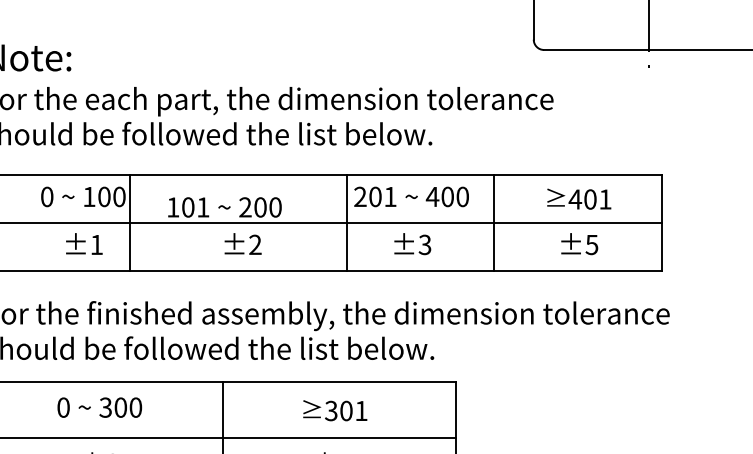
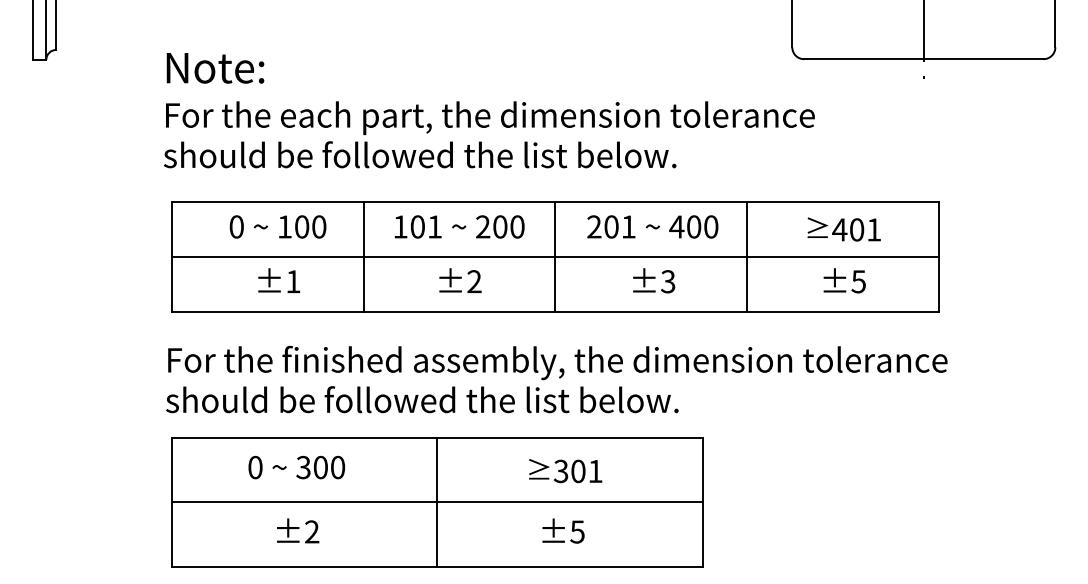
text: (224, 207) -> (459, 226), moved
line: (130, 222) -> (363, 256), moved
line: (347, 222) -> (555, 256), moved

